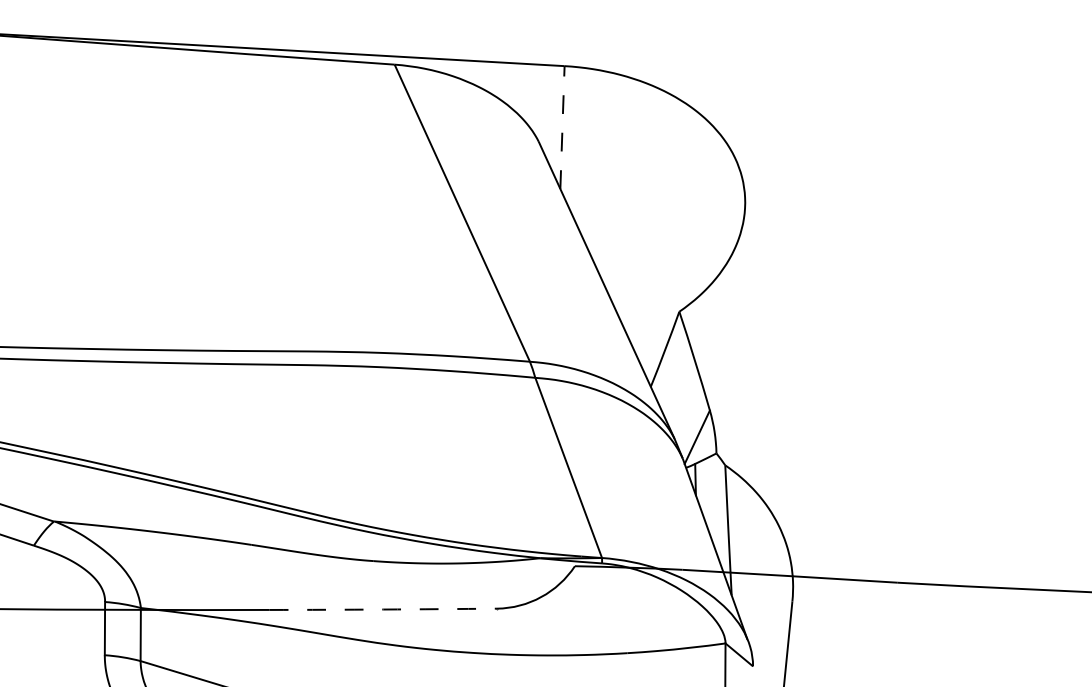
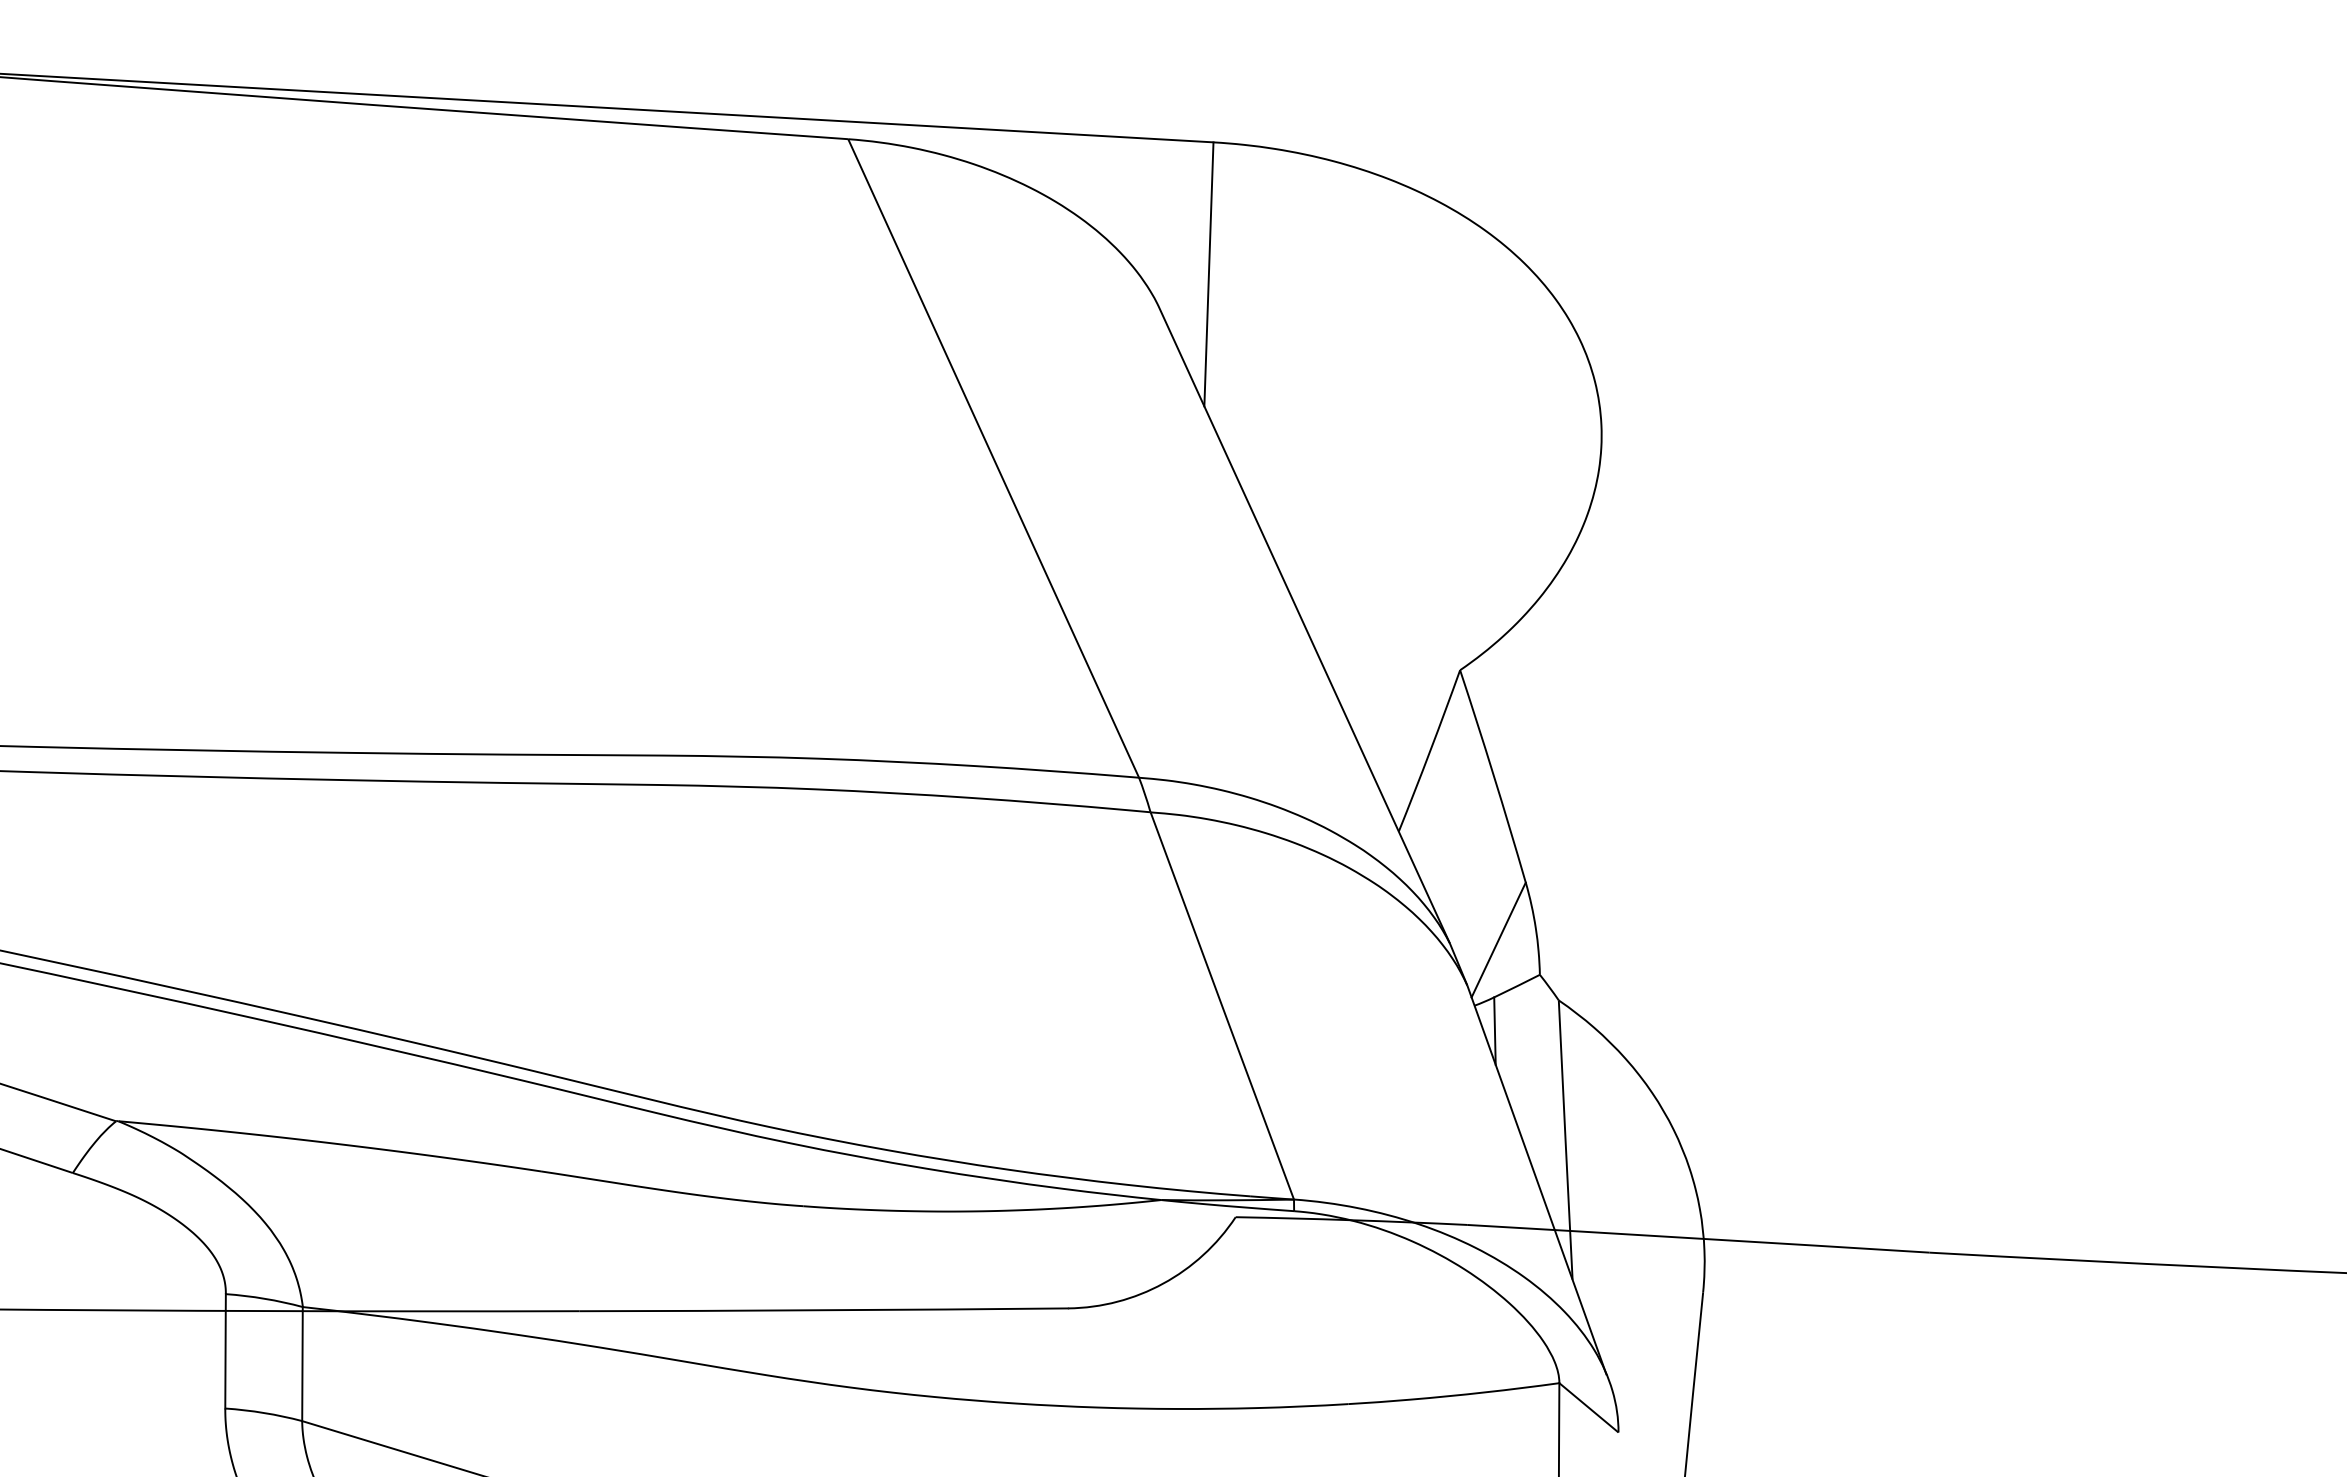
line: (562, 127) -> (1208, 274), dashed -> solid
arc: (383, 609) -> (824, 1310), dashed -> solid

